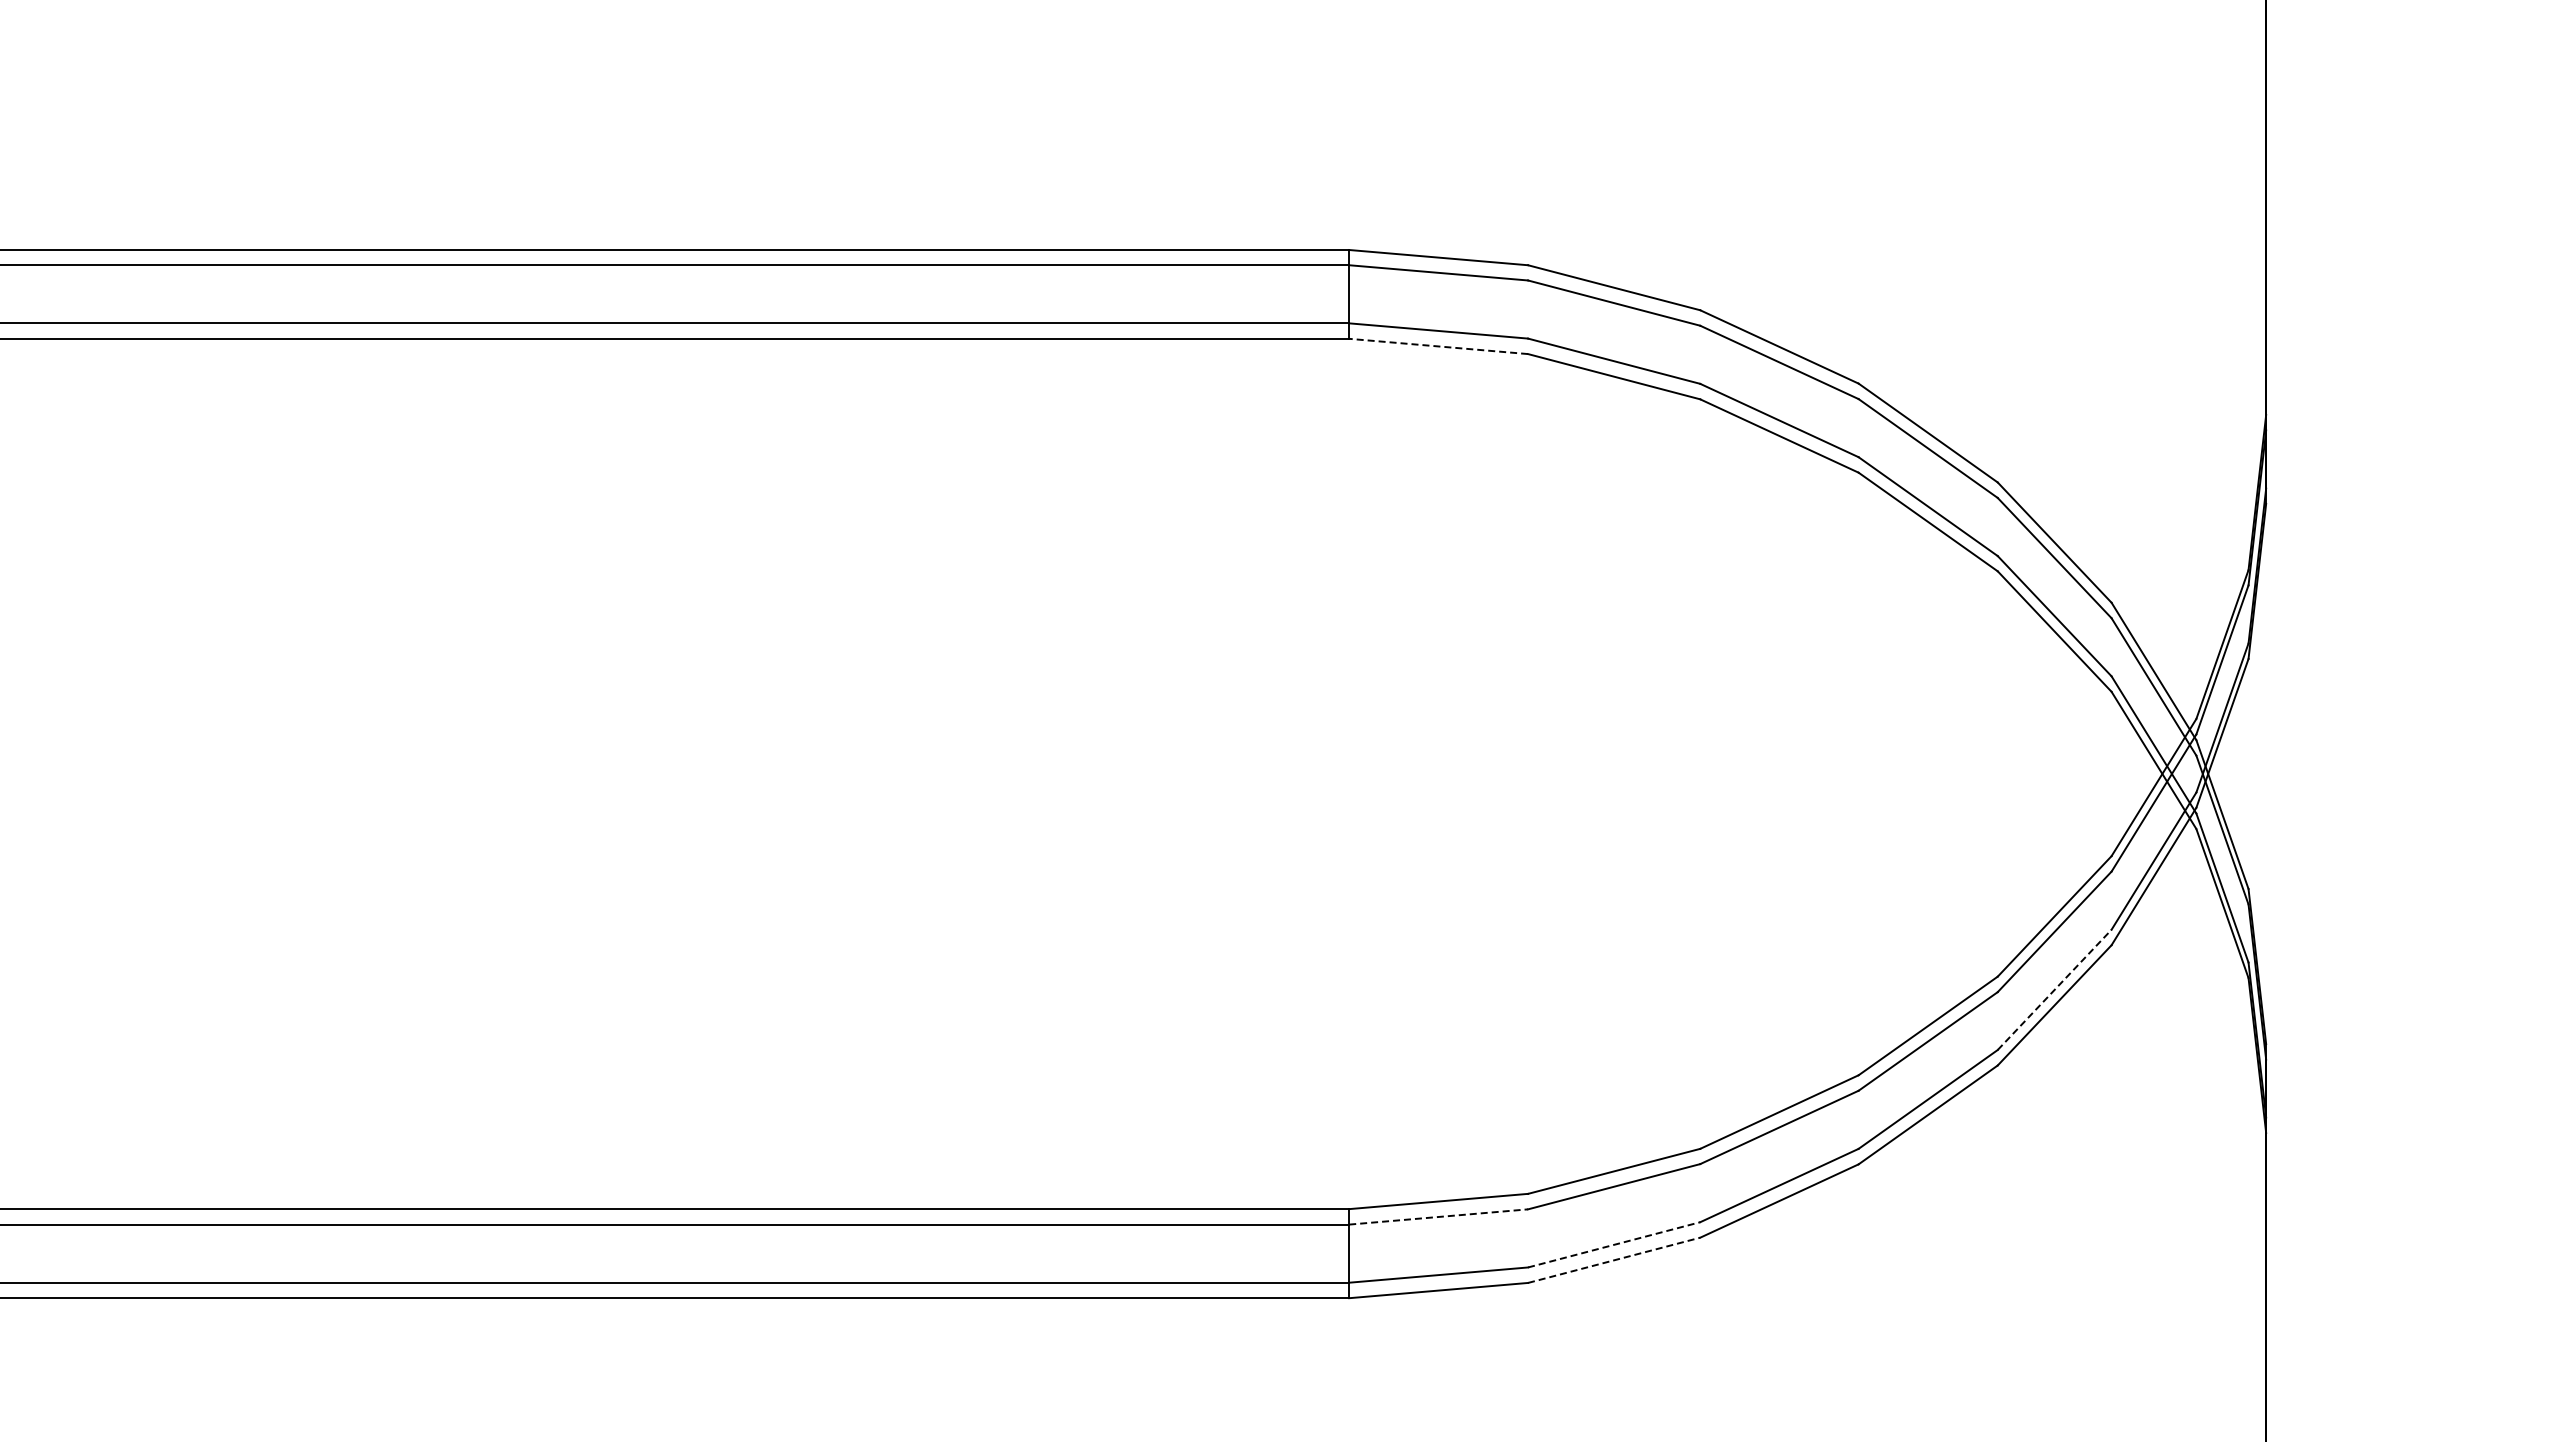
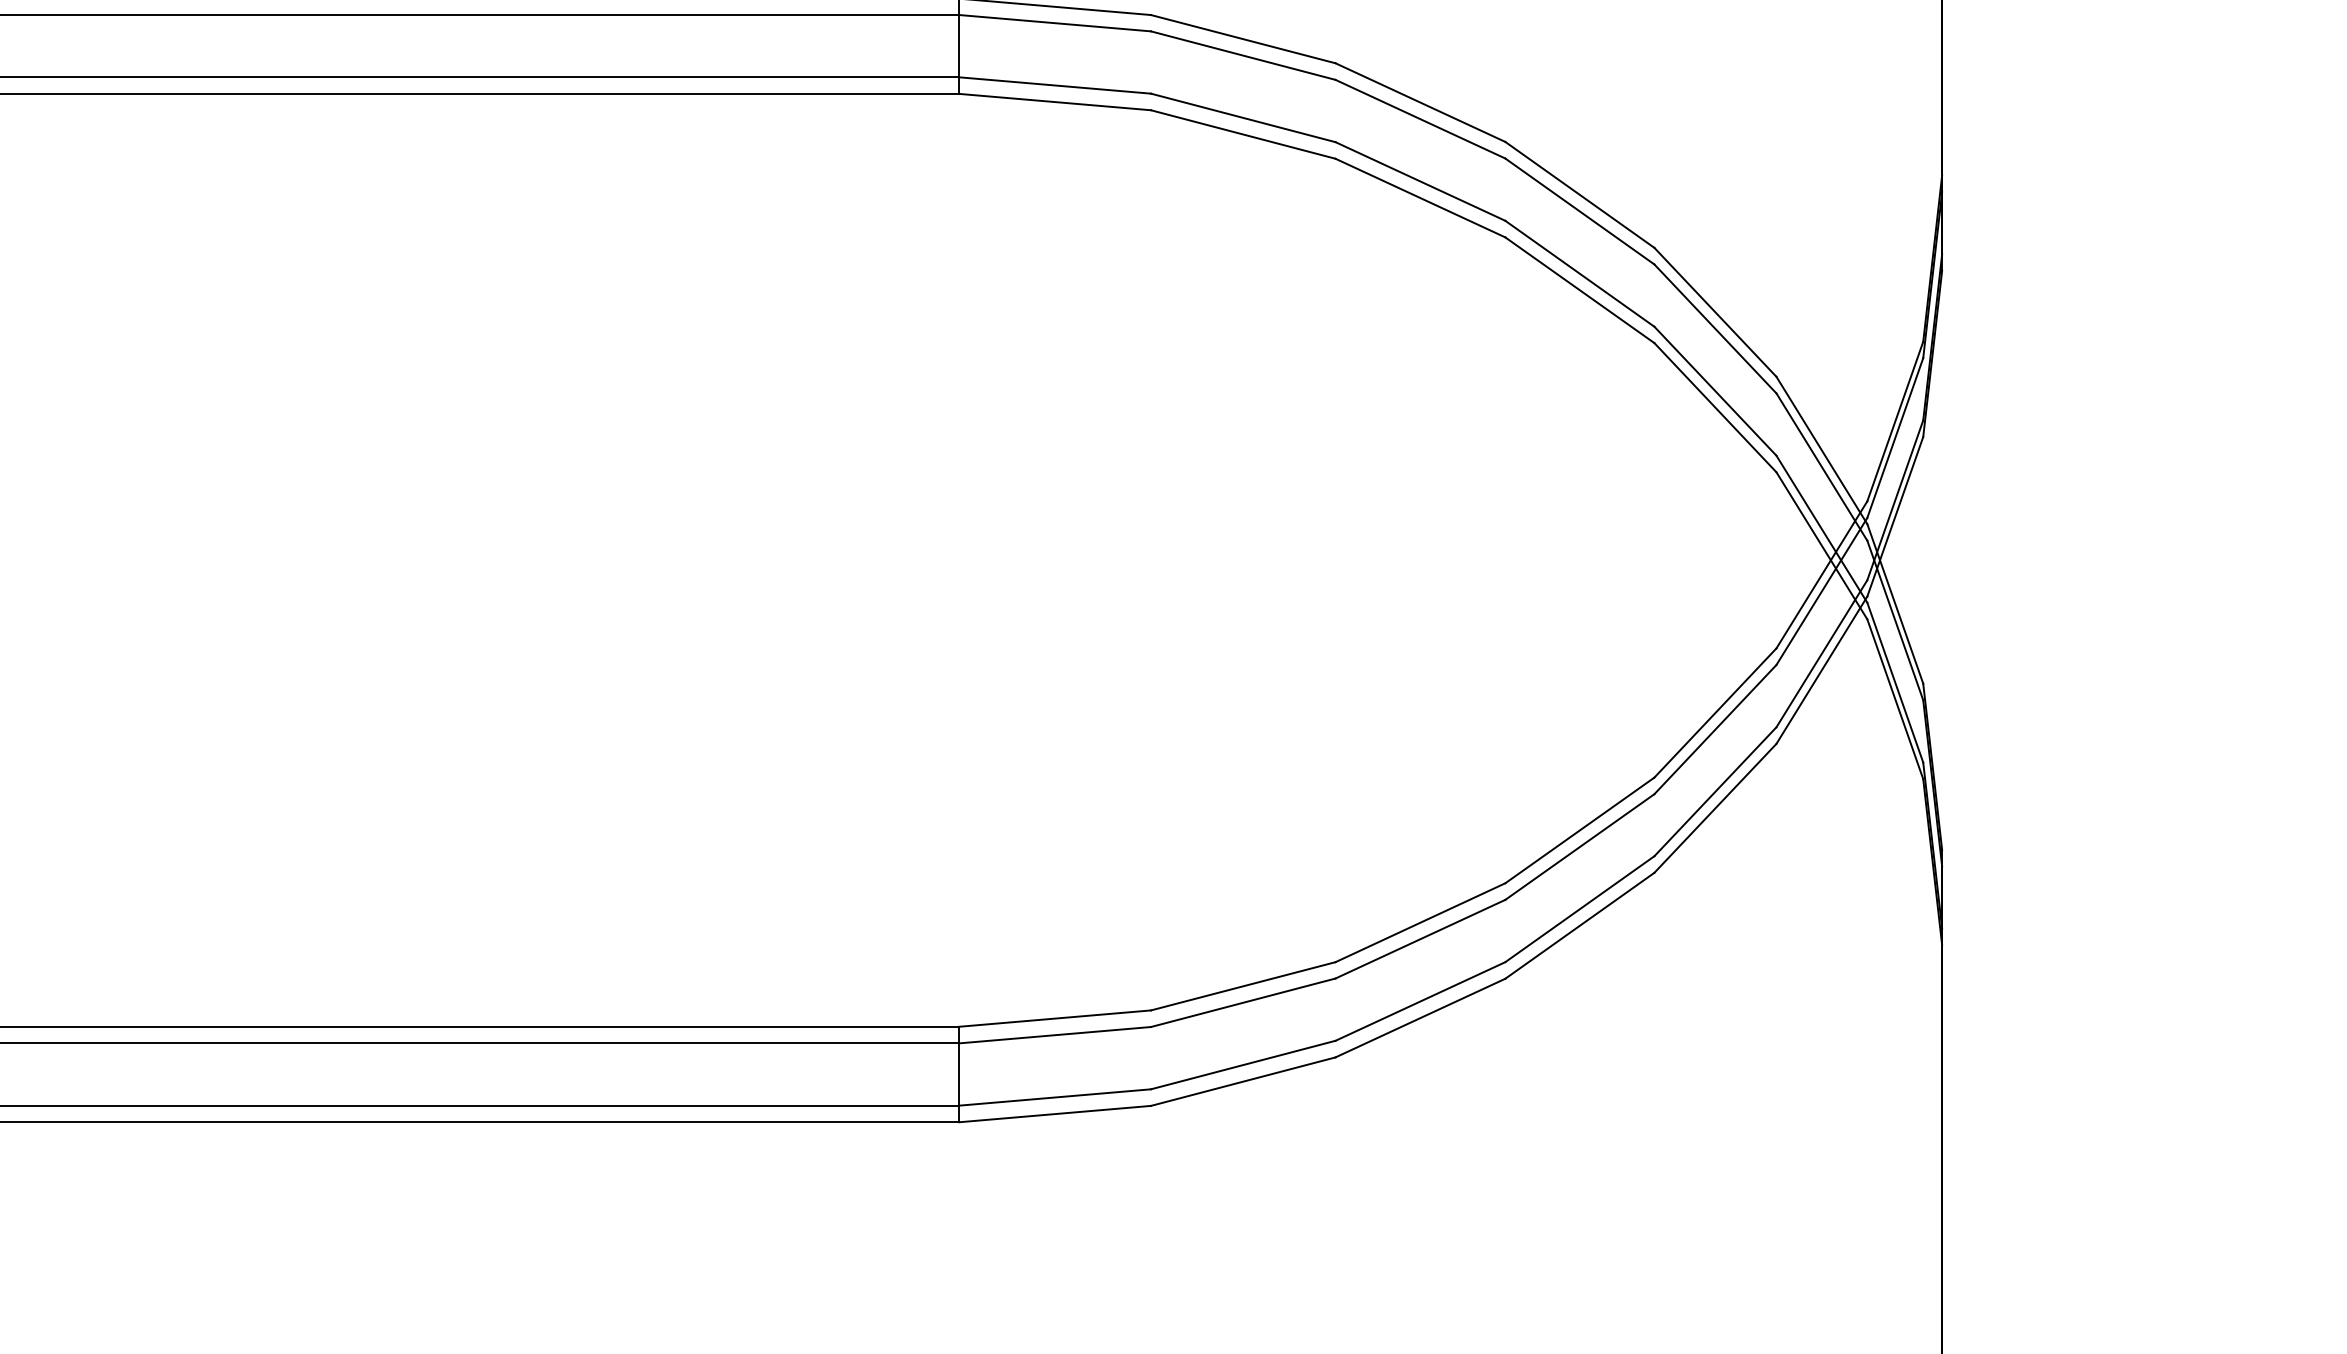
line: (1438, 346) -> (1054, 102), dashed -> solid
line: (2054, 989) -> (1715, 791), dashed -> solid
line: (1438, 1216) -> (1054, 1034), dashed -> solid
line: (1614, 1244) -> (1243, 1064), dashed -> solid
line: (1614, 1260) -> (1243, 1081), dashed -> solid

